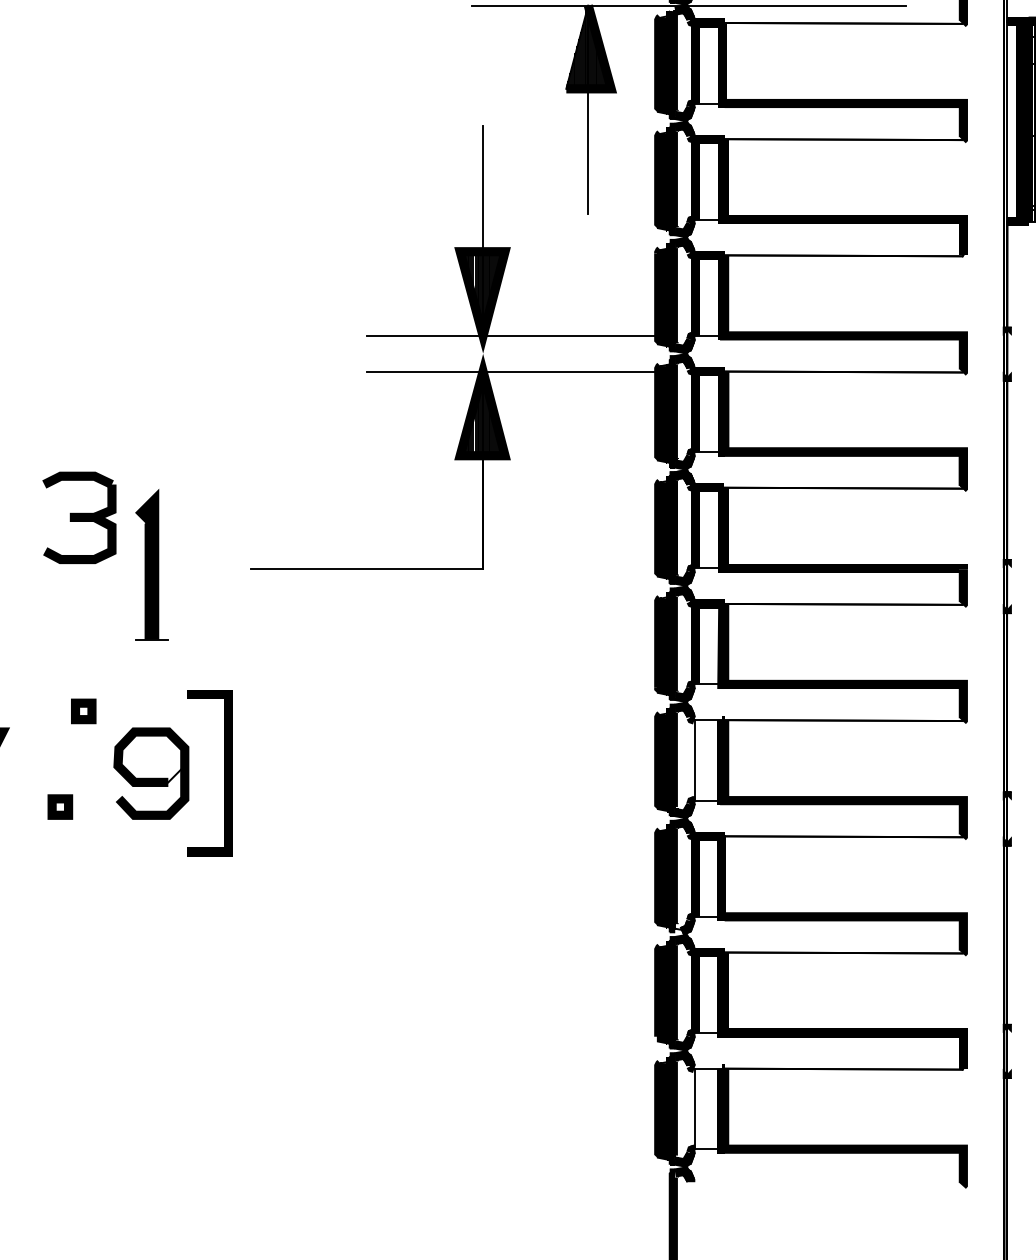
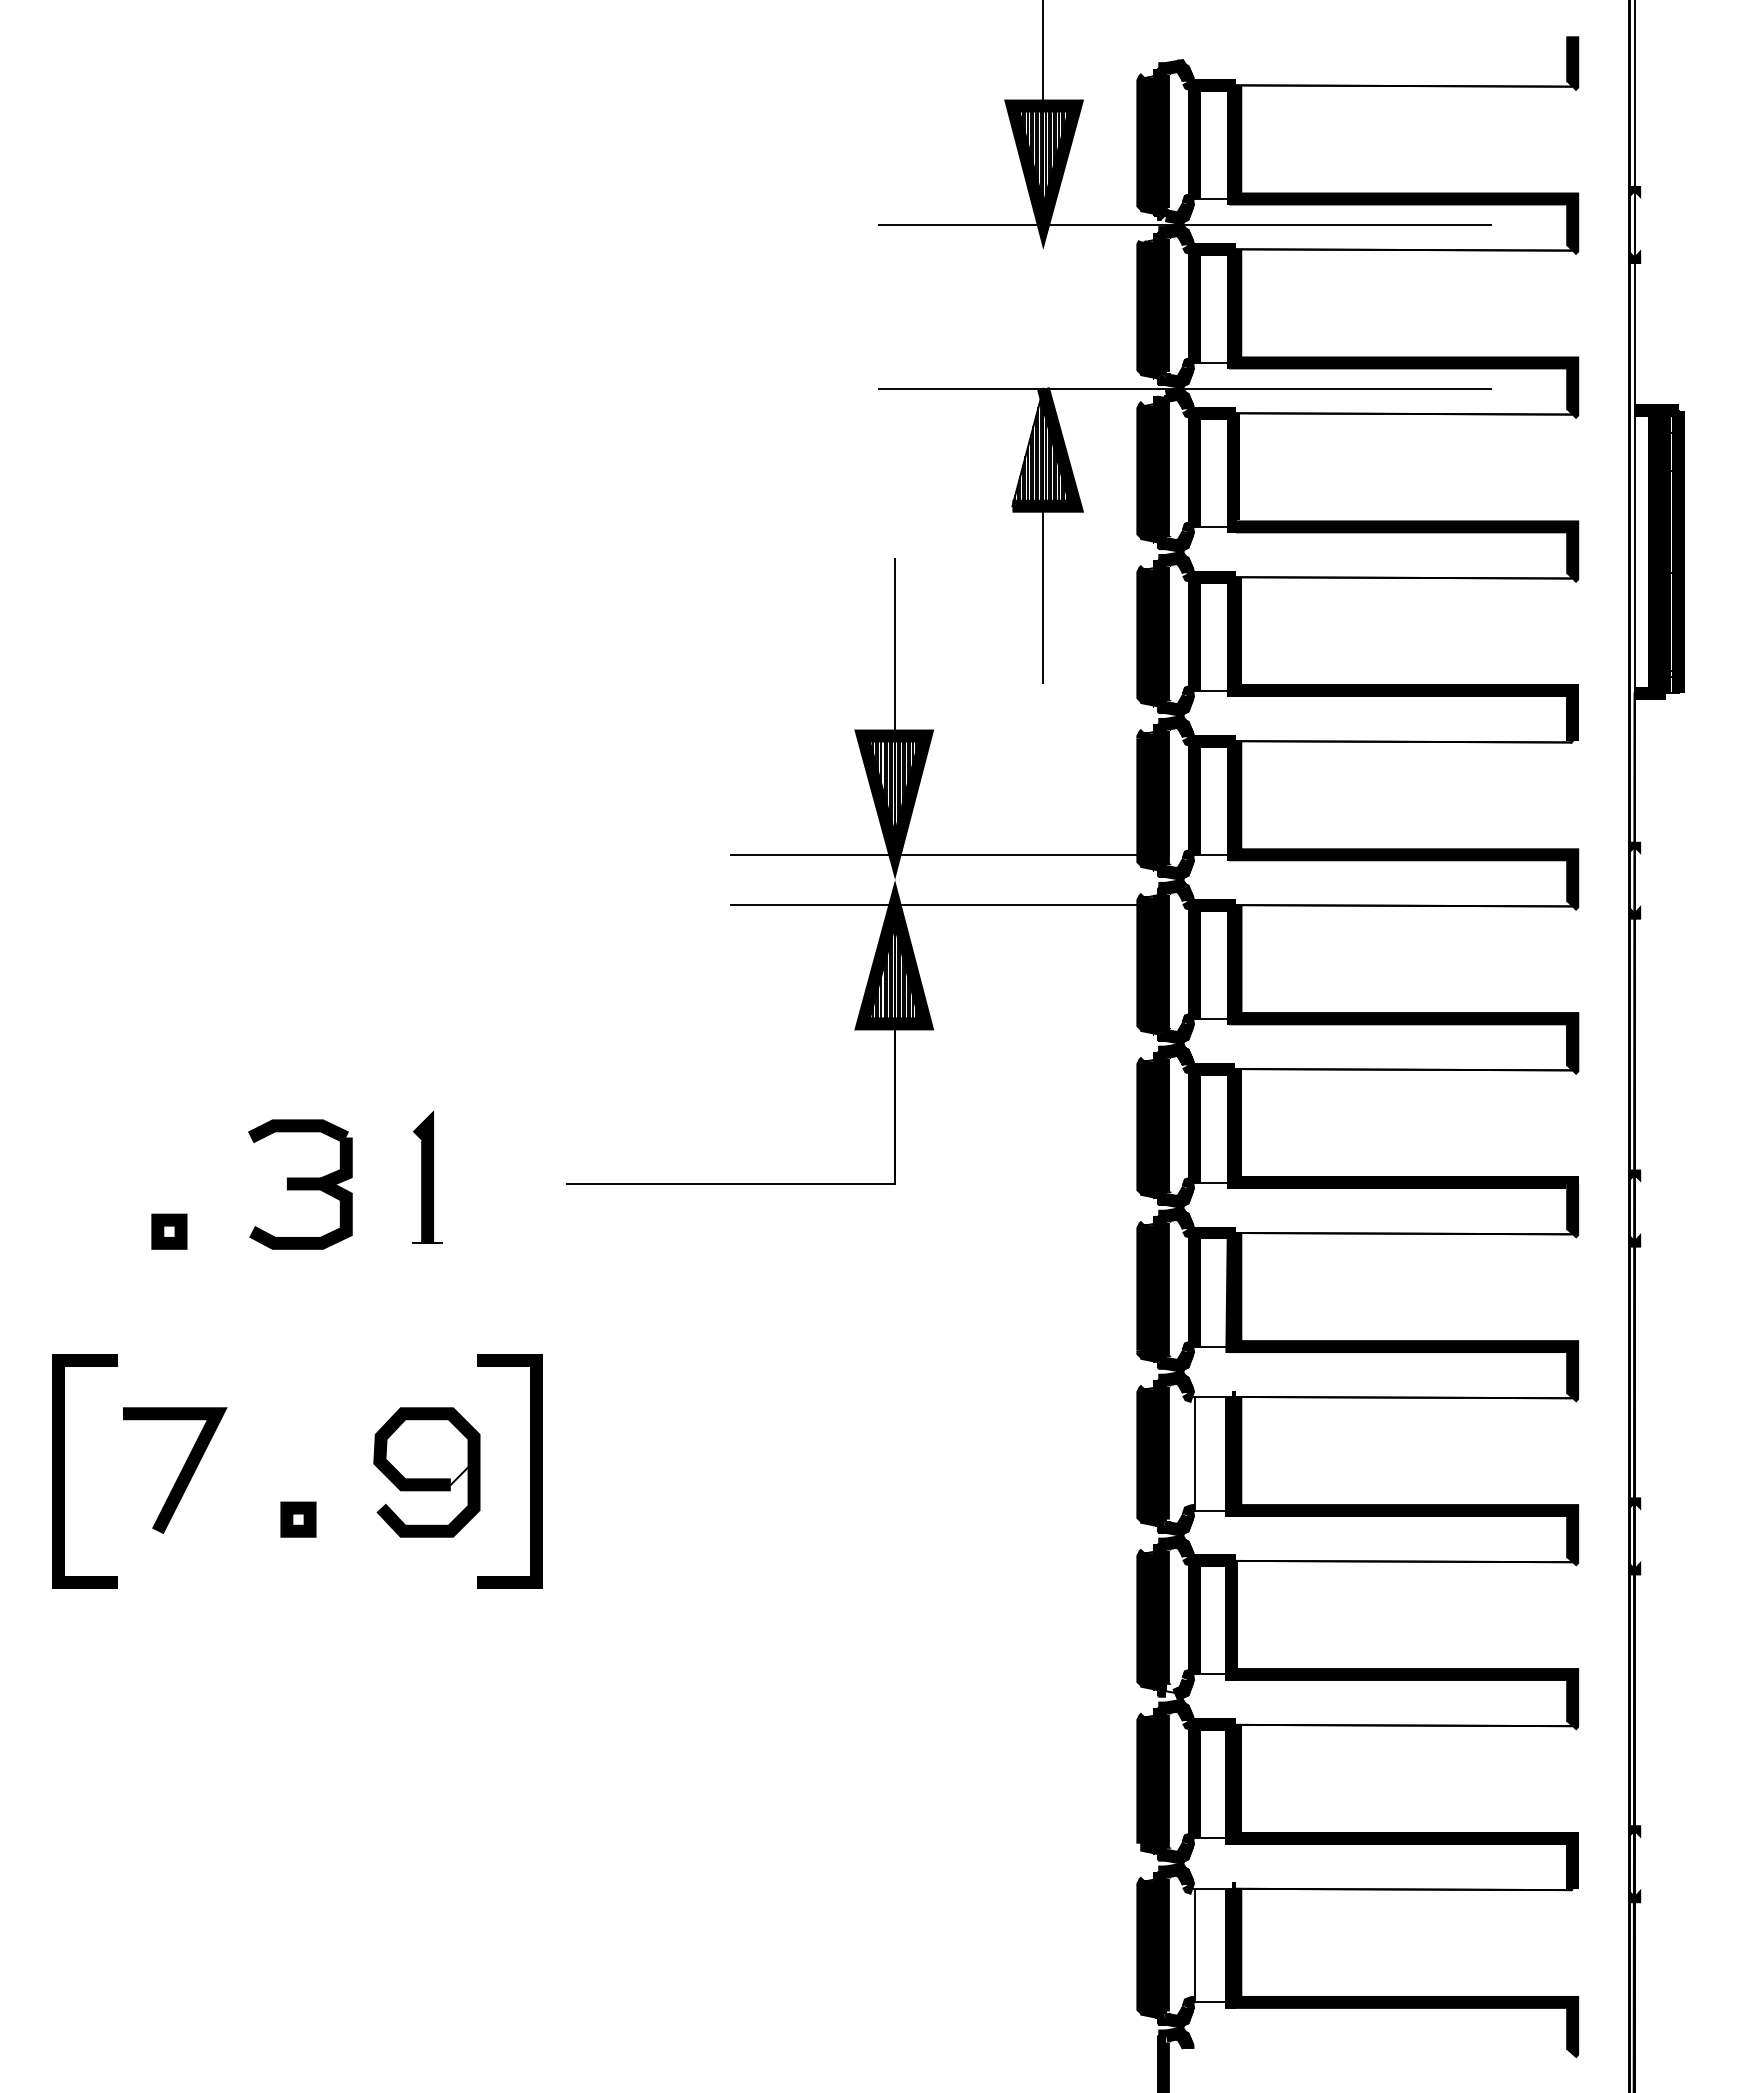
part: (79, 517) -> (300, 1184), moved
part: (151, 563) -> (427, 1176), size x0.62
part: (83, 711) -> (331, 1384), removed

